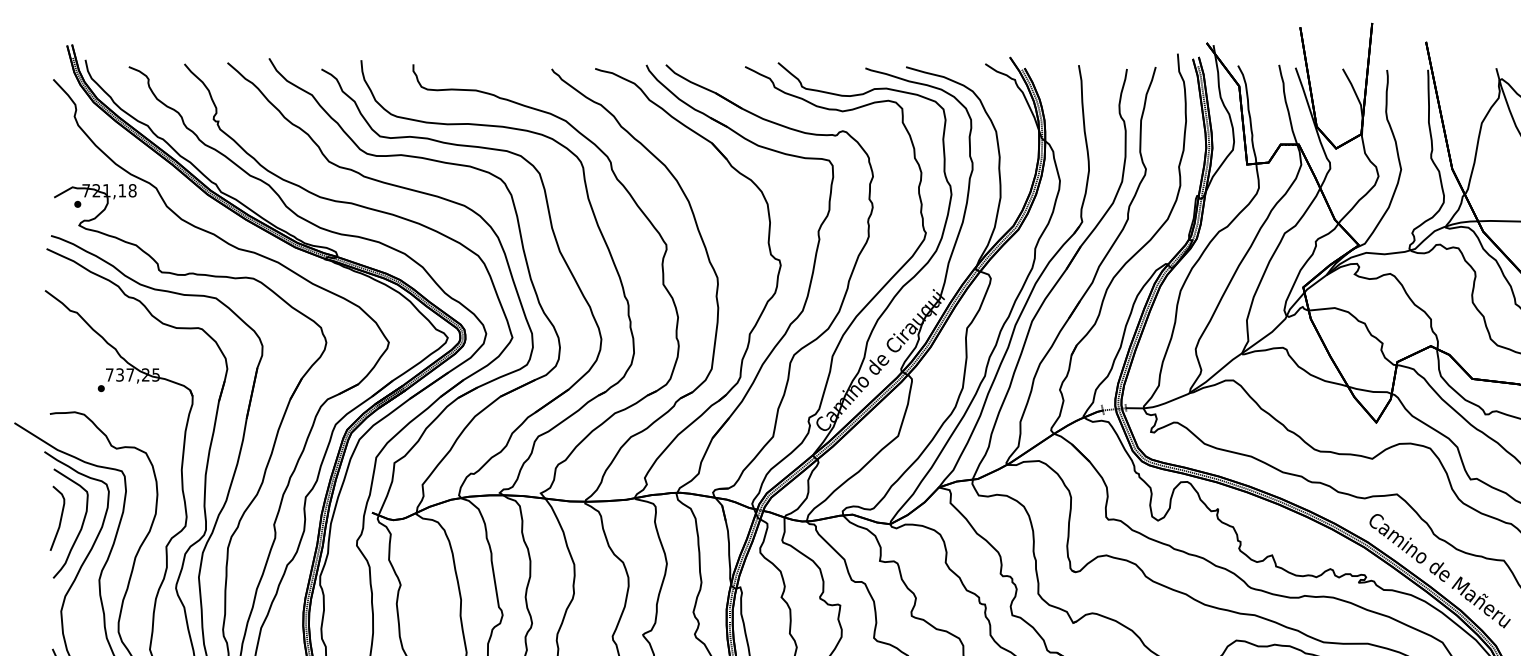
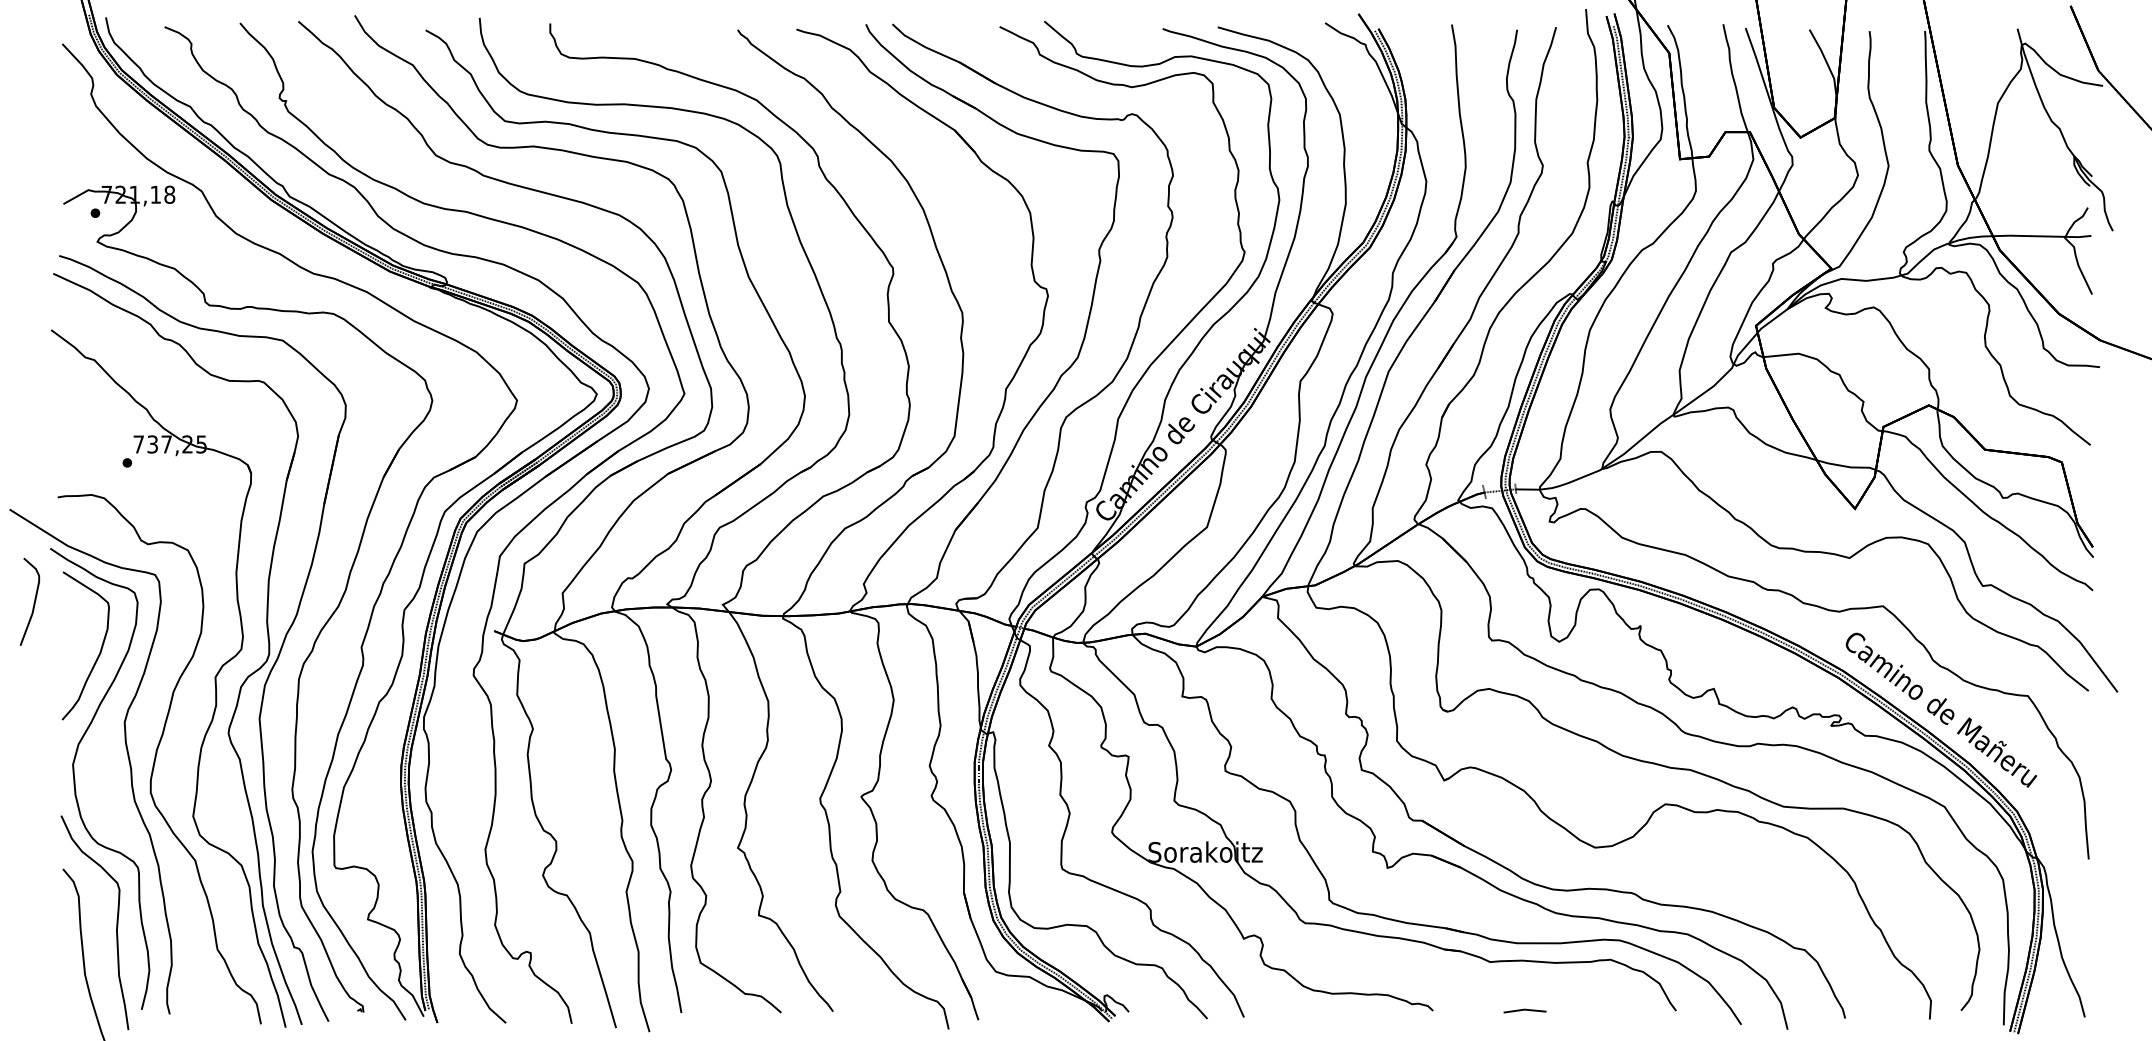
curve: (60, 518) -> (33, 602), moved

